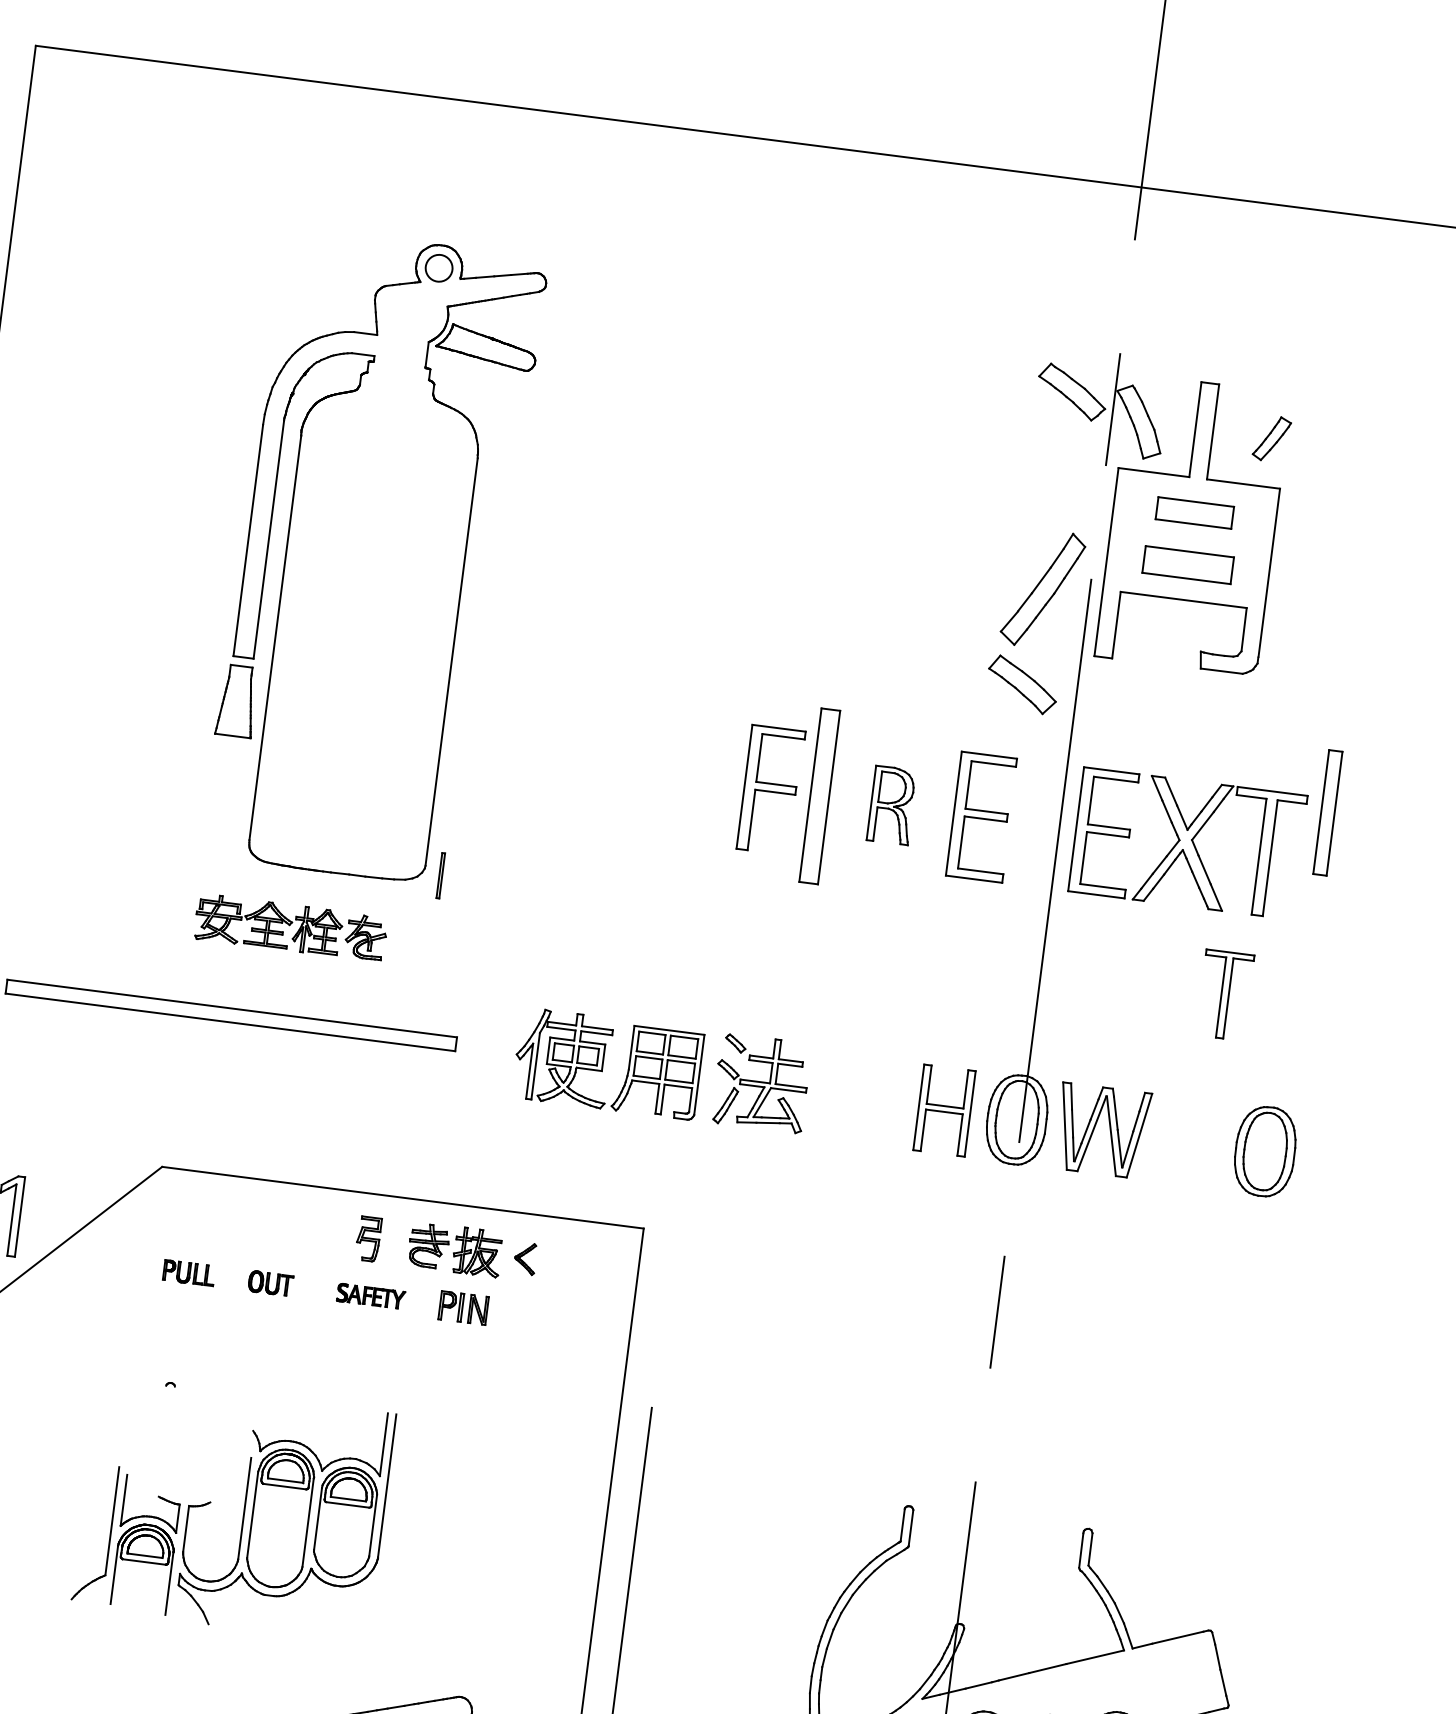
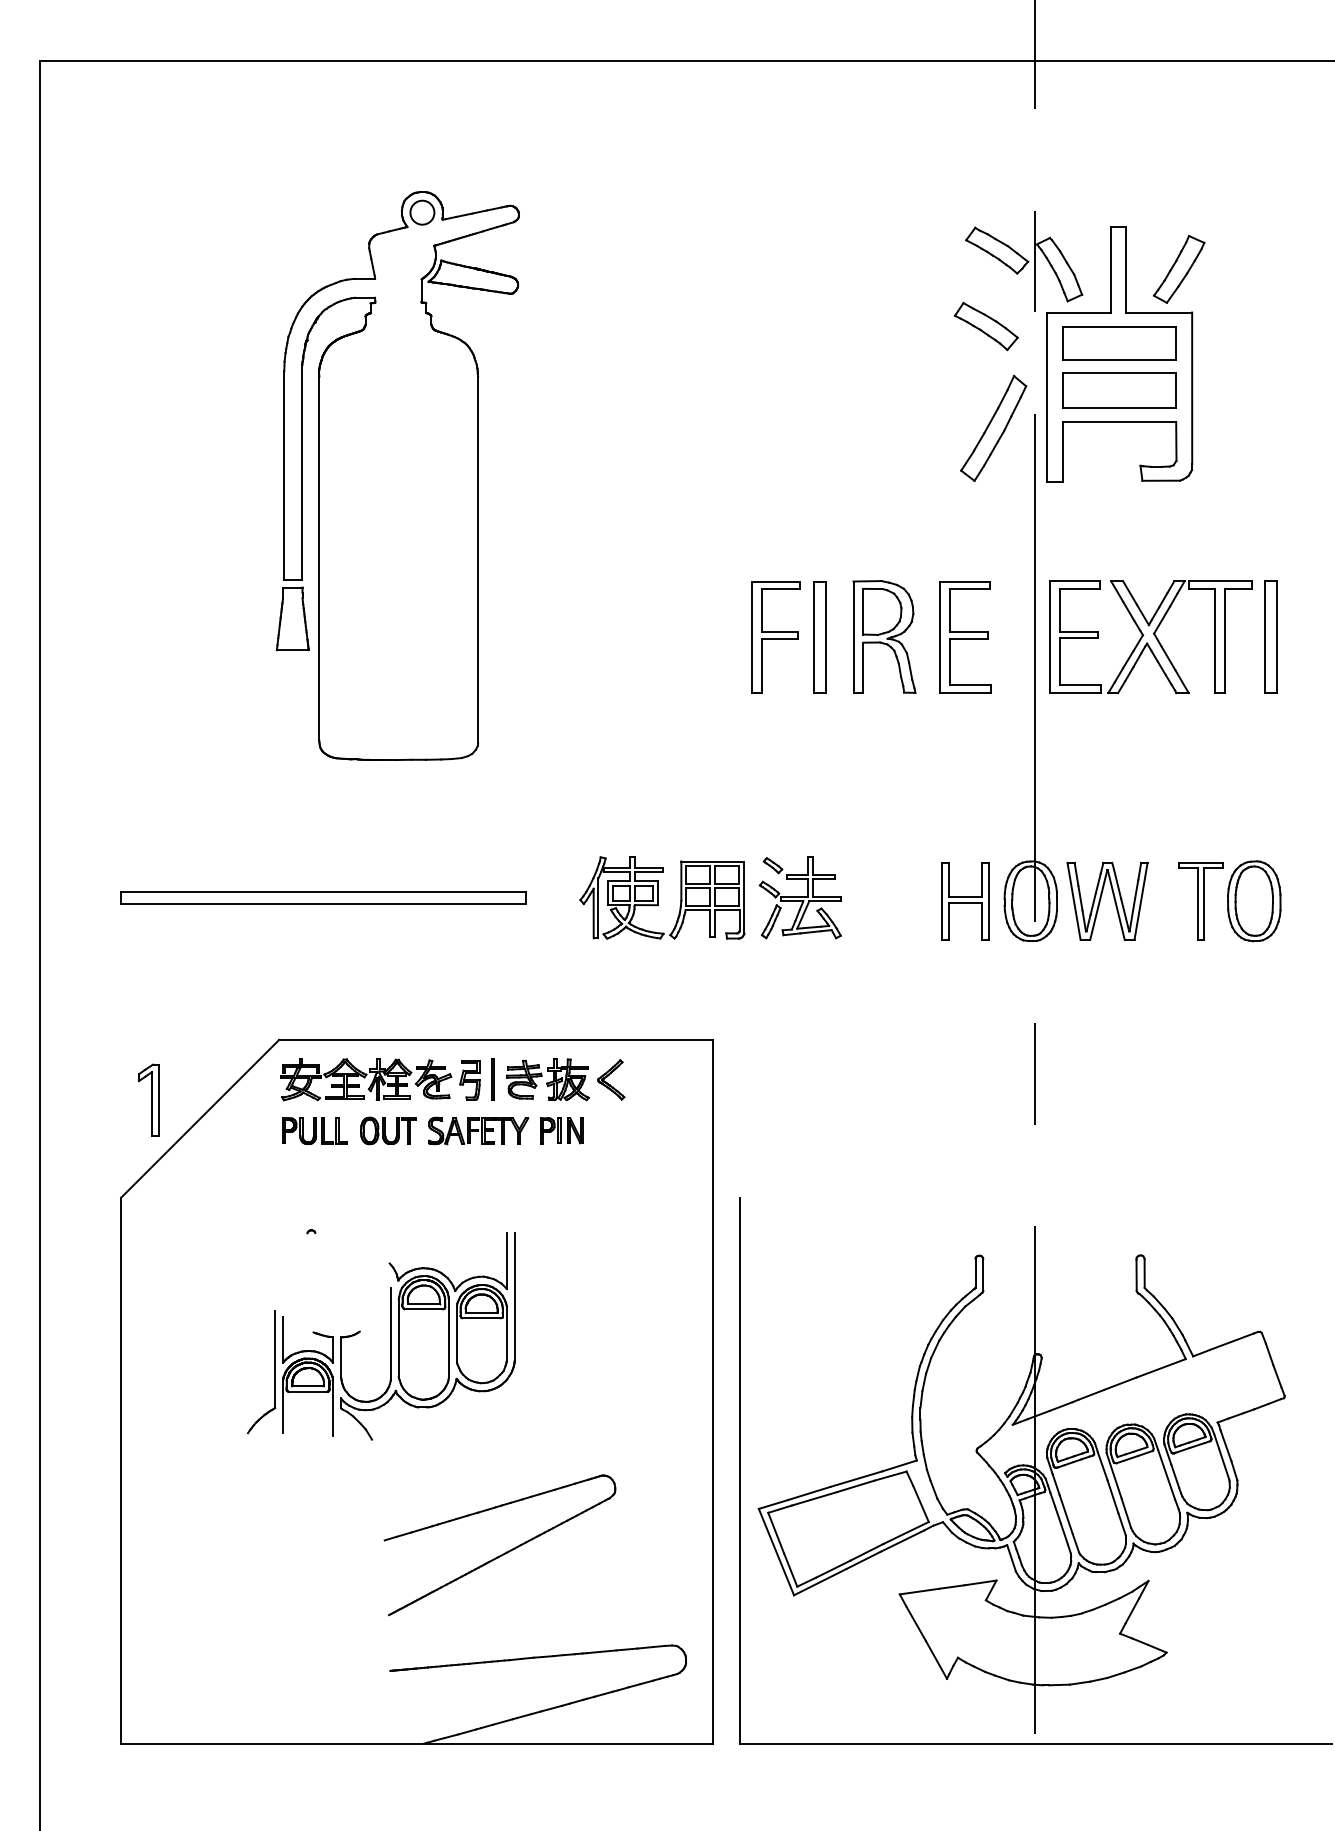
part: (1272, 438) -> (1179, 268), size x1.67
part: (1194, 512) -> (1119, 343), size x1.67
part: (1188, 565) -> (1119, 390), size x1.43
part: (1022, 684) -> (986, 326), moved
part: (819, 796) -> (819, 637), size x0.71
part: (892, 804) -> (884, 636), size x1.67
part: (1327, 812) -> (1270, 636), moved
line: (440, 875) -> (492, 1079), moved
part: (291, 927) -> (366, 1079), moved
part: (1224, 995) -> (1200, 901), moved
part: (525, 1258) -> (611, 1079), size x1.43
part: (188, 1272) -> (314, 1130), size x1.43
part: (270, 1283) -> (388, 1130), size x1.43
part: (370, 1295) -> (478, 1130), size x1.67

